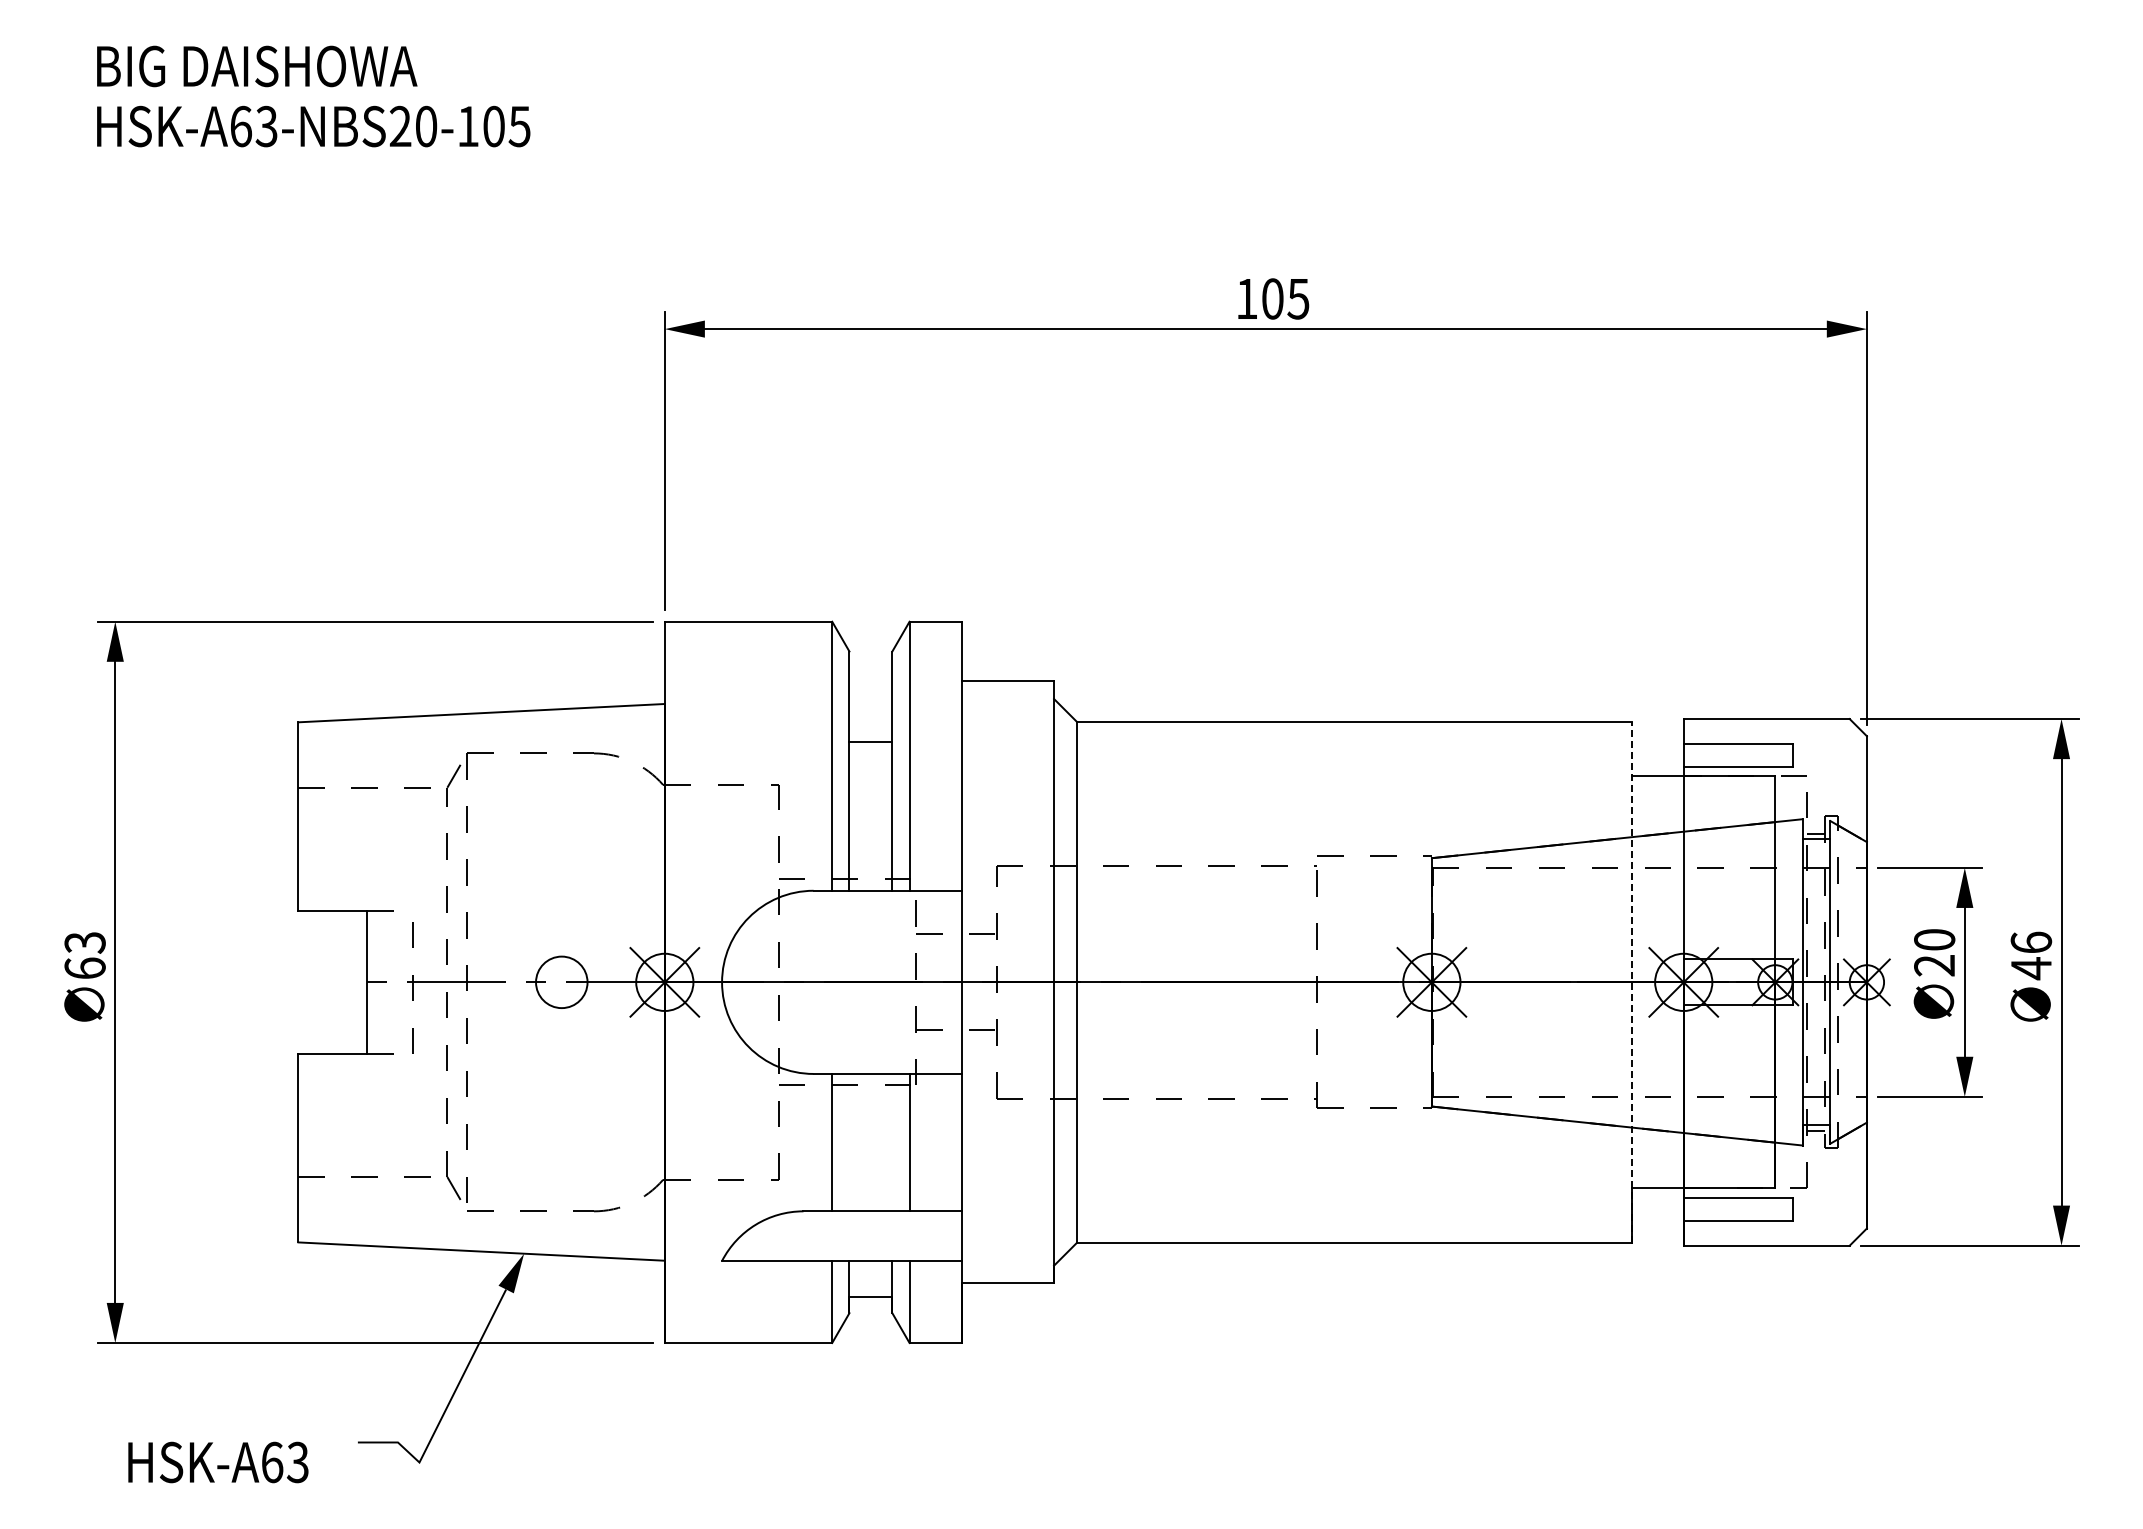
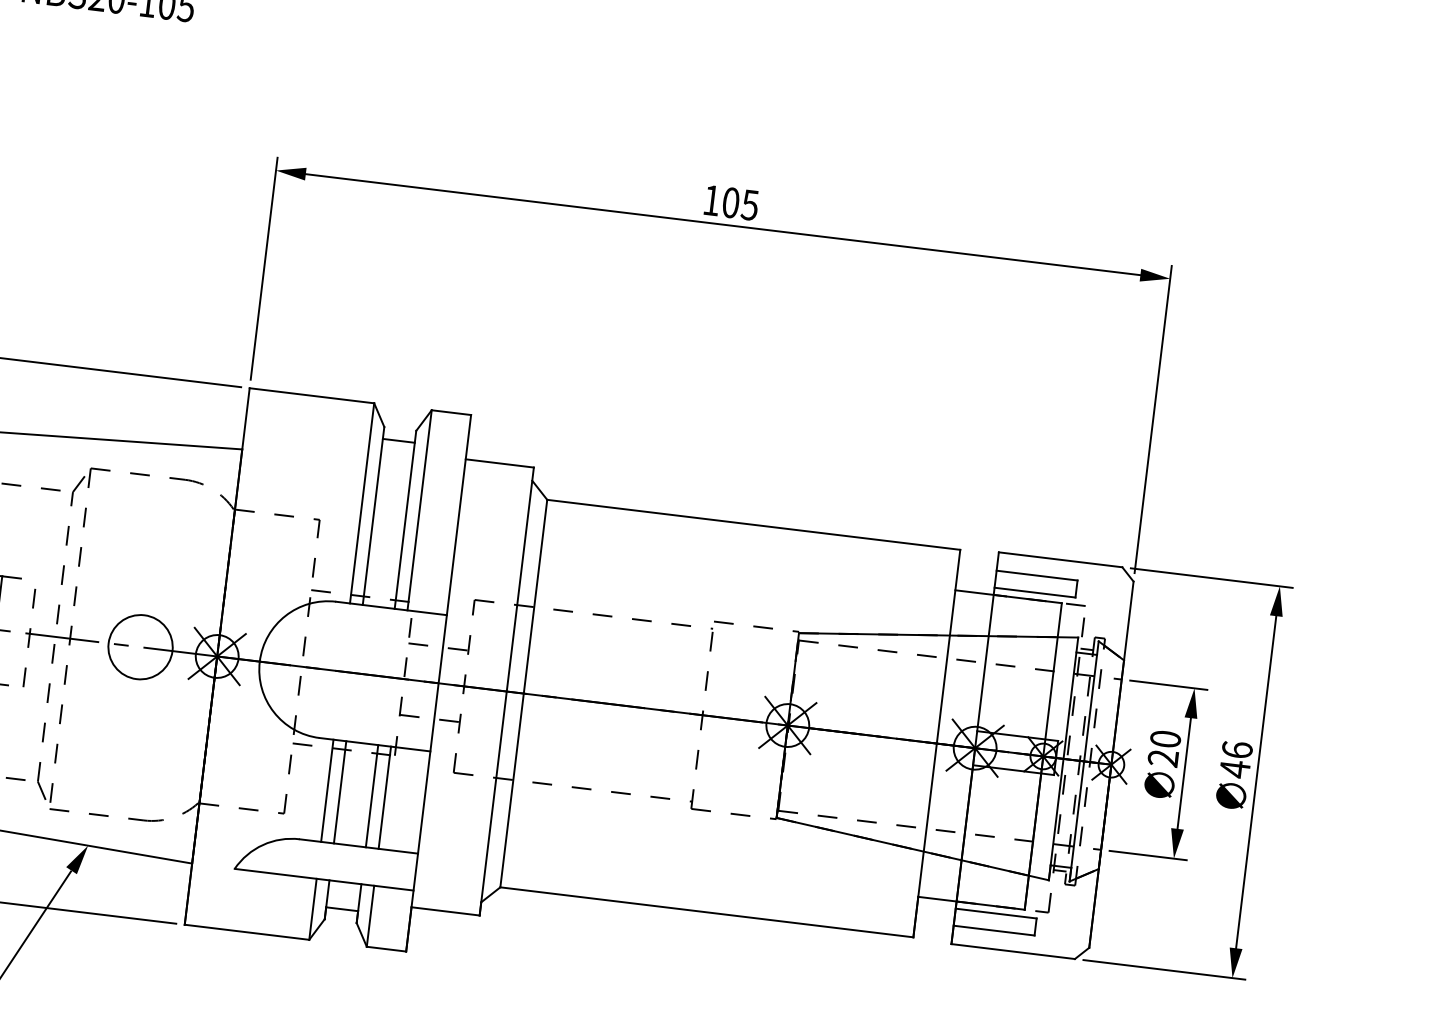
line: (870, 741) -> (398, 440), moved
line: (1632, 981) -> (937, 742), dashed -> solid
circle: (561, 982) -> (140, 647), size x1.67
line: (849, 1142) -> (340, 792), added
line: (892, 1142) -> (372, 796), added

